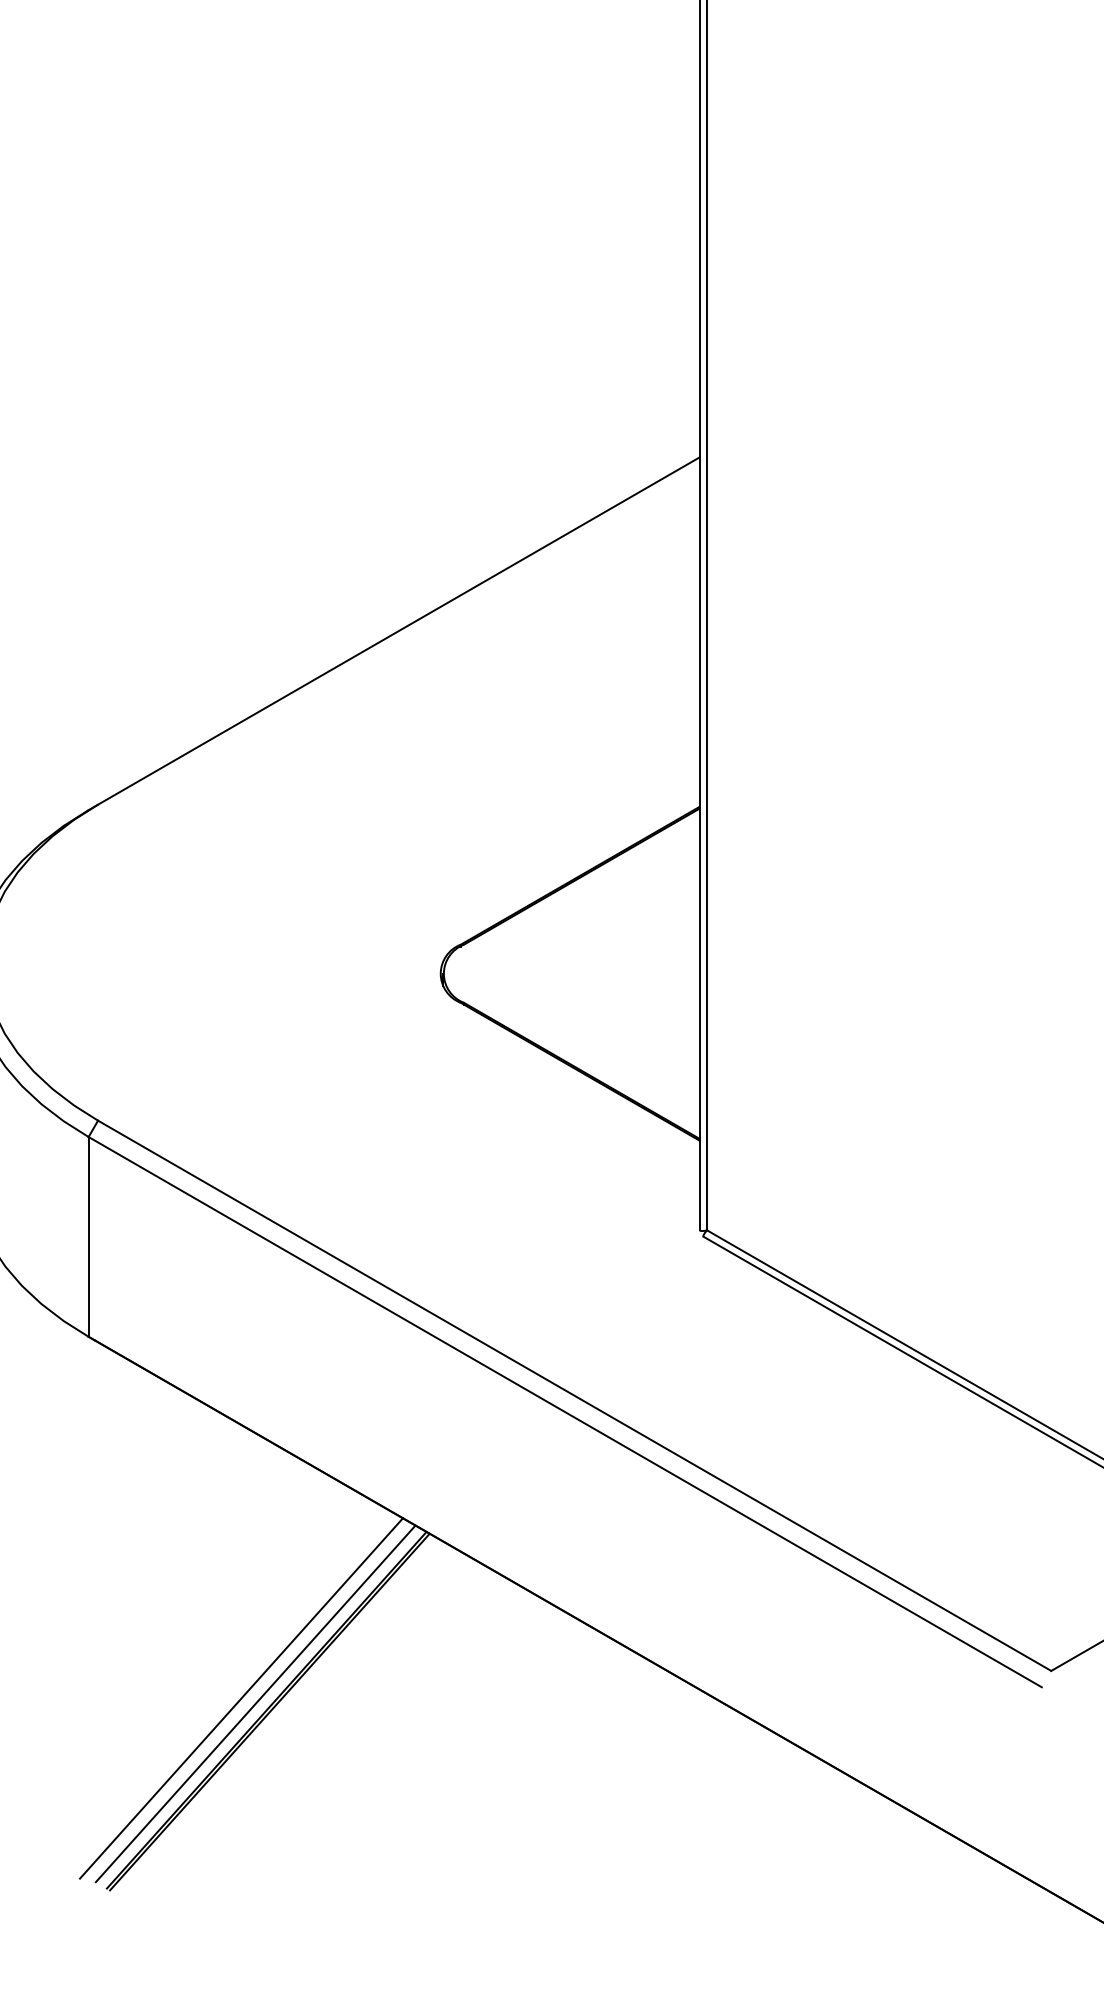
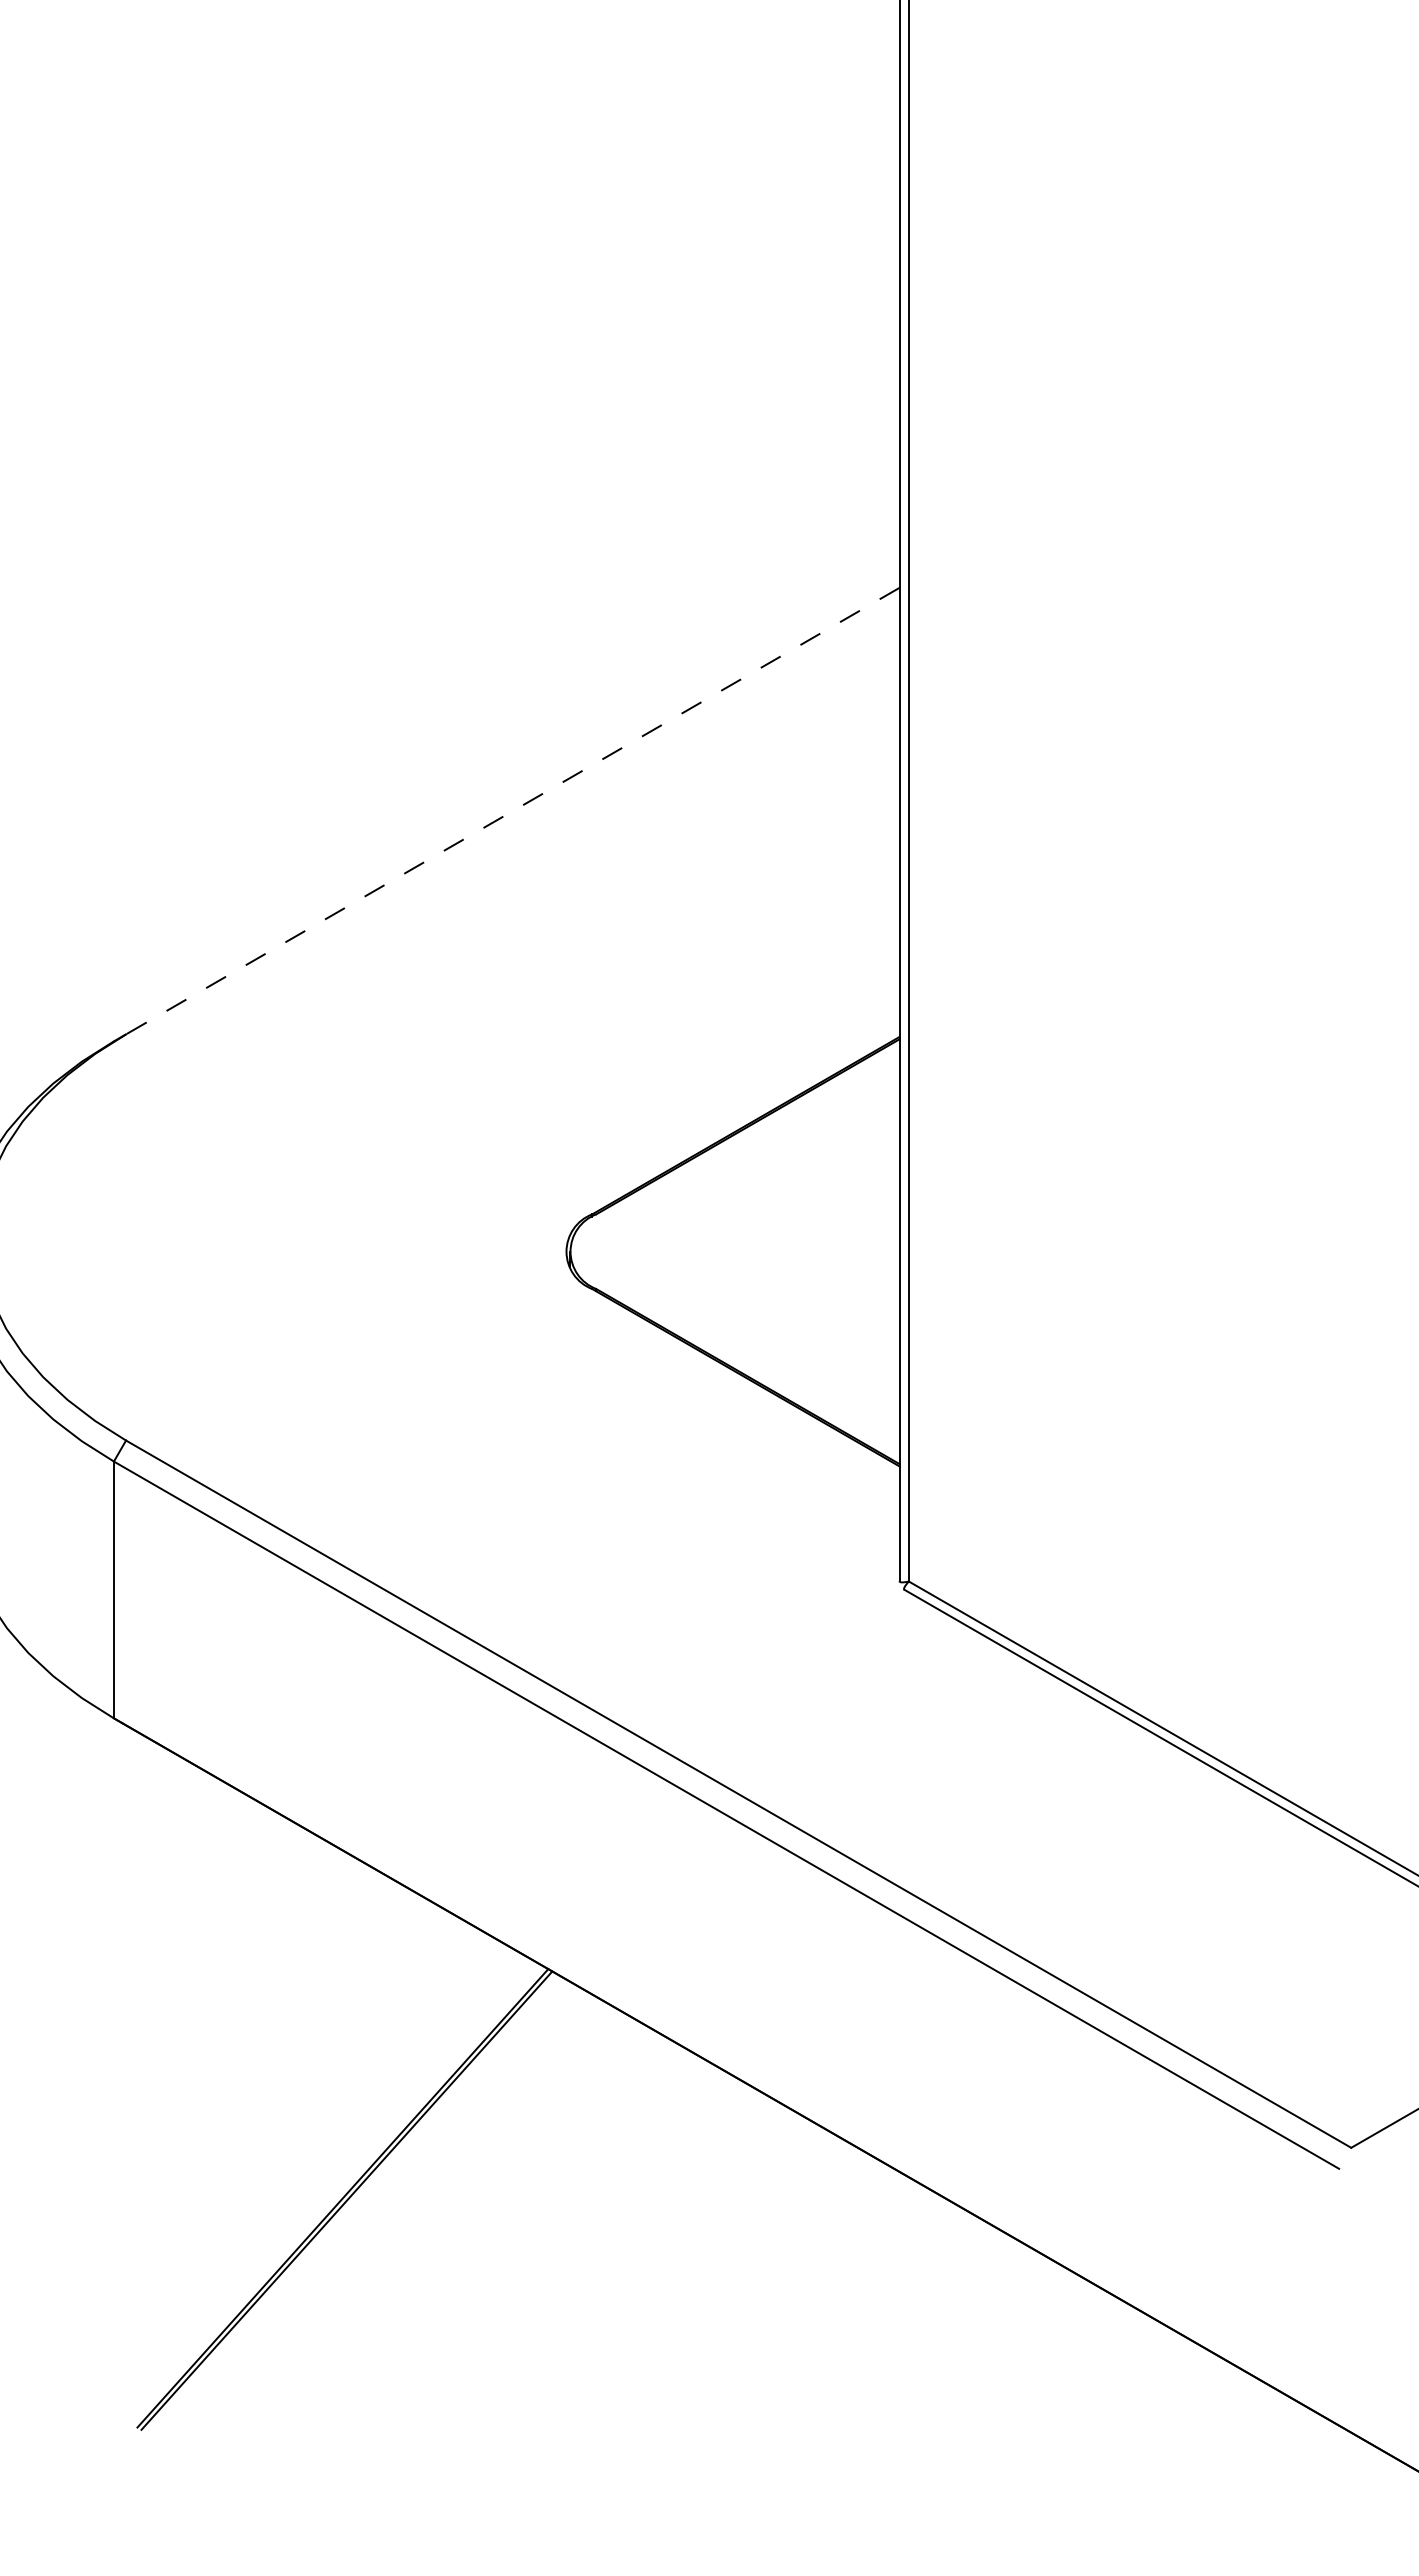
line: (398, 631) -> (512, 811), solid -> dashed
line: (240, 1697) -> (309, 2182), removed
line: (255, 1703) -> (328, 2189), removed

